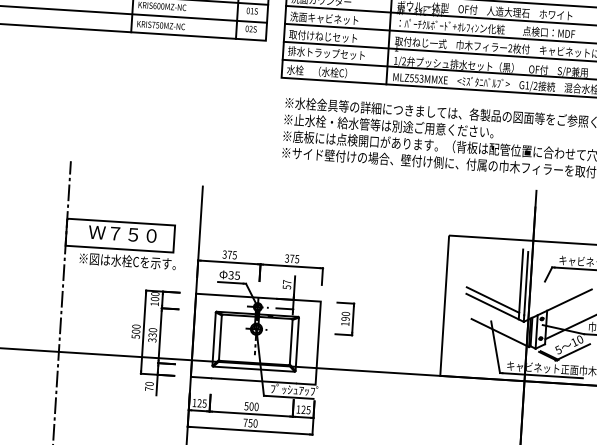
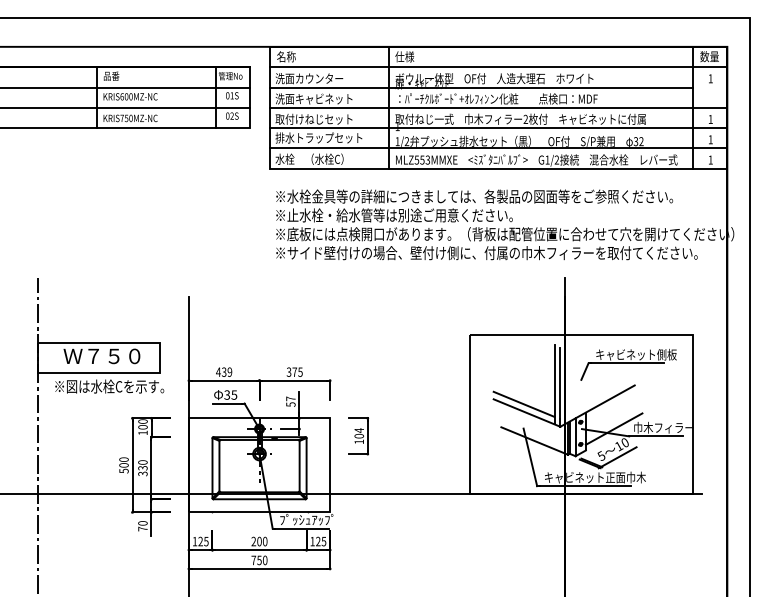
text: (230, 254) -> (224, 371), 375 -> 439
text: (345, 316) -> (359, 433), 190 -> 104
text: (246, 406) -> (253, 541), 500 -> 200

